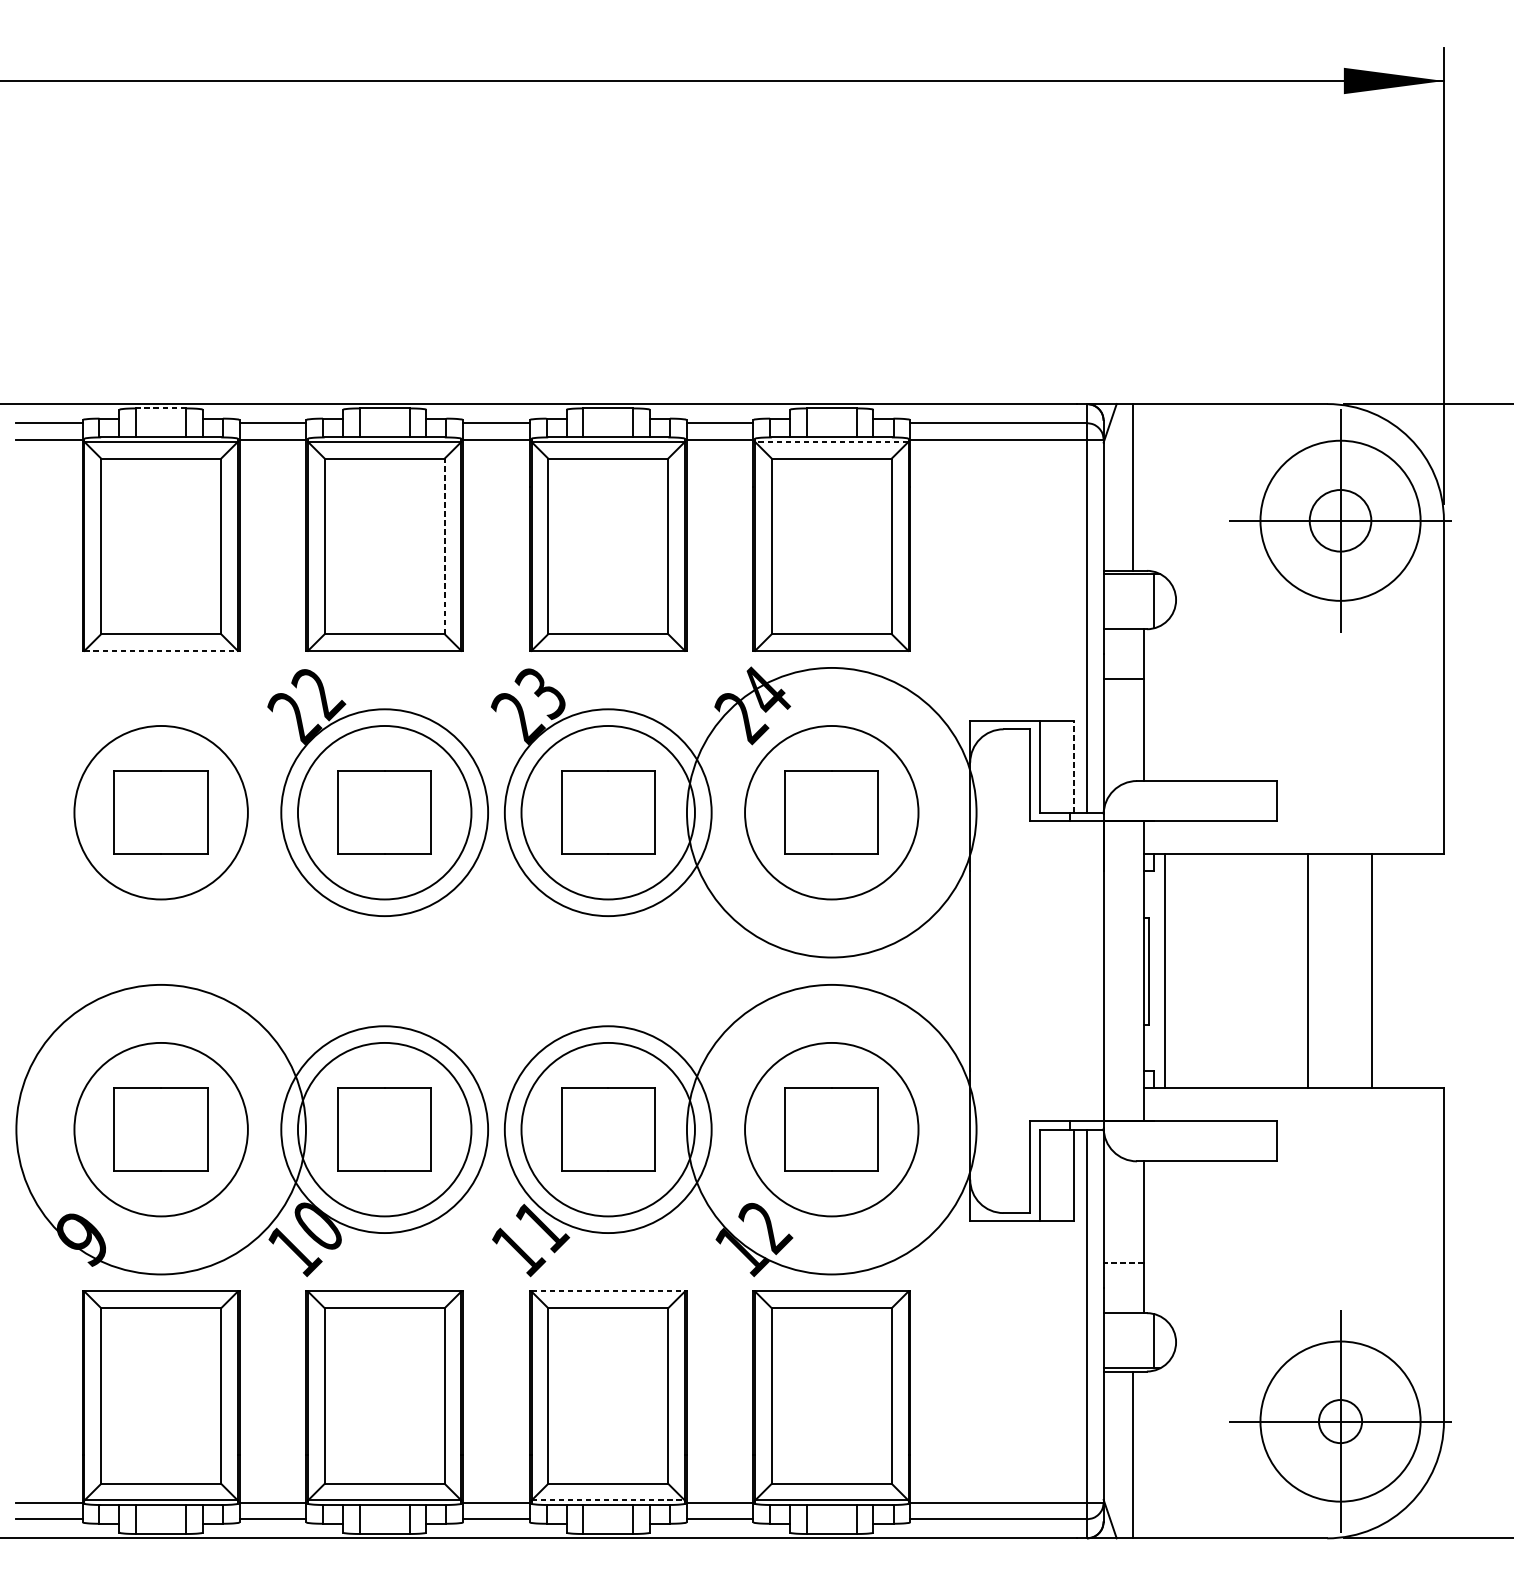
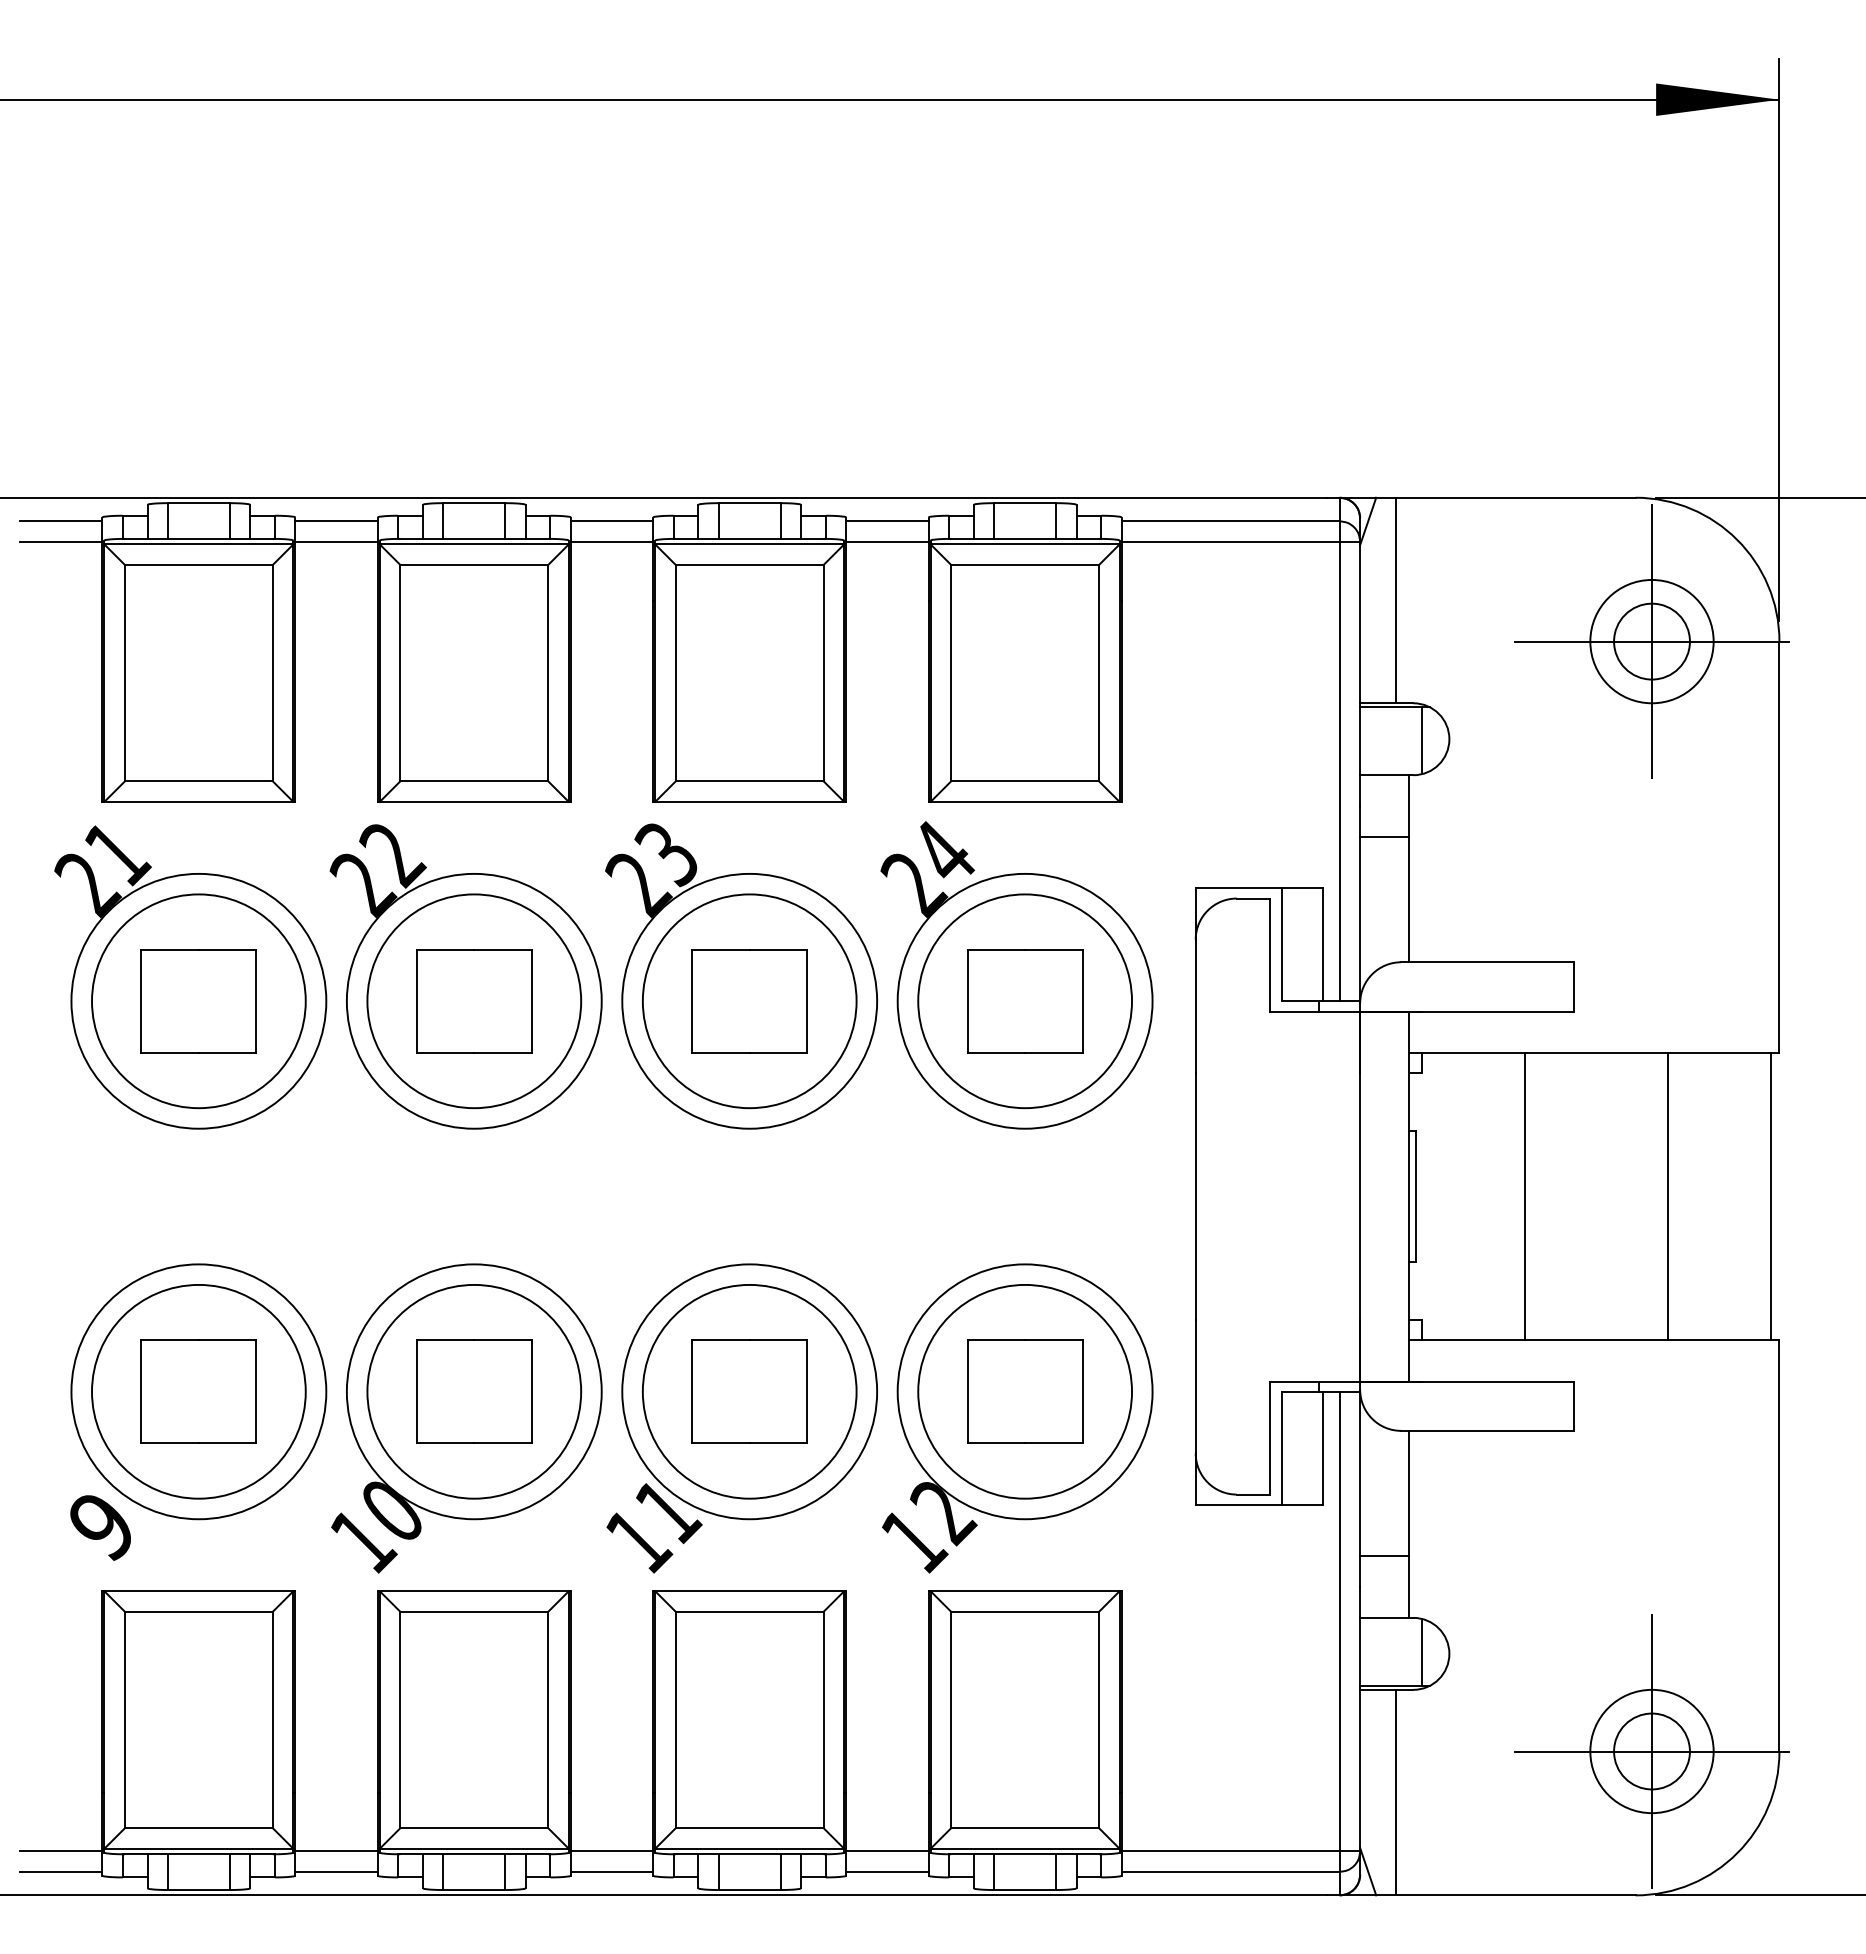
line: (160, 408) -> (198, 503), dashed -> solid
line: (831, 441) -> (1024, 544), dashed -> solid
circle: (1340, 520) -> (1651, 641), size x0.62
line: (444, 545) -> (548, 672), dashed -> solid
line: (160, 650) -> (198, 801), dashed -> solid
line: (1073, 766) -> (1323, 944), dashed -> solid
part: (154, 793) -> (190, 977), added
circle: (831, 812) -> (1024, 1000), size x0.71
line: (1164, 971) -> (1524, 1196), moved
line: (1308, 971) -> (1668, 1196), moved
line: (1372, 971) -> (1771, 1196), moved
circle: (160, 1129) -> (198, 1391), size x0.71
circle: (831, 1129) -> (1024, 1391), size x0.71
line: (1123, 1263) -> (1384, 1556), dashed -> solid
line: (608, 1291) -> (749, 1591), dashed -> solid
circle: (1340, 1421) -> (1651, 1751), size x0.62
circle: (1340, 1421) -> (1651, 1751), size x1.43
line: (608, 1500) -> (750, 1848), dashed -> solid

